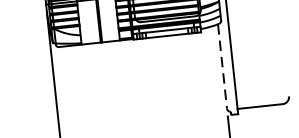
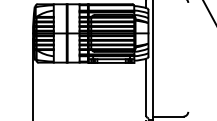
line: (223, 66) -> (146, 87), dashed -> solid

